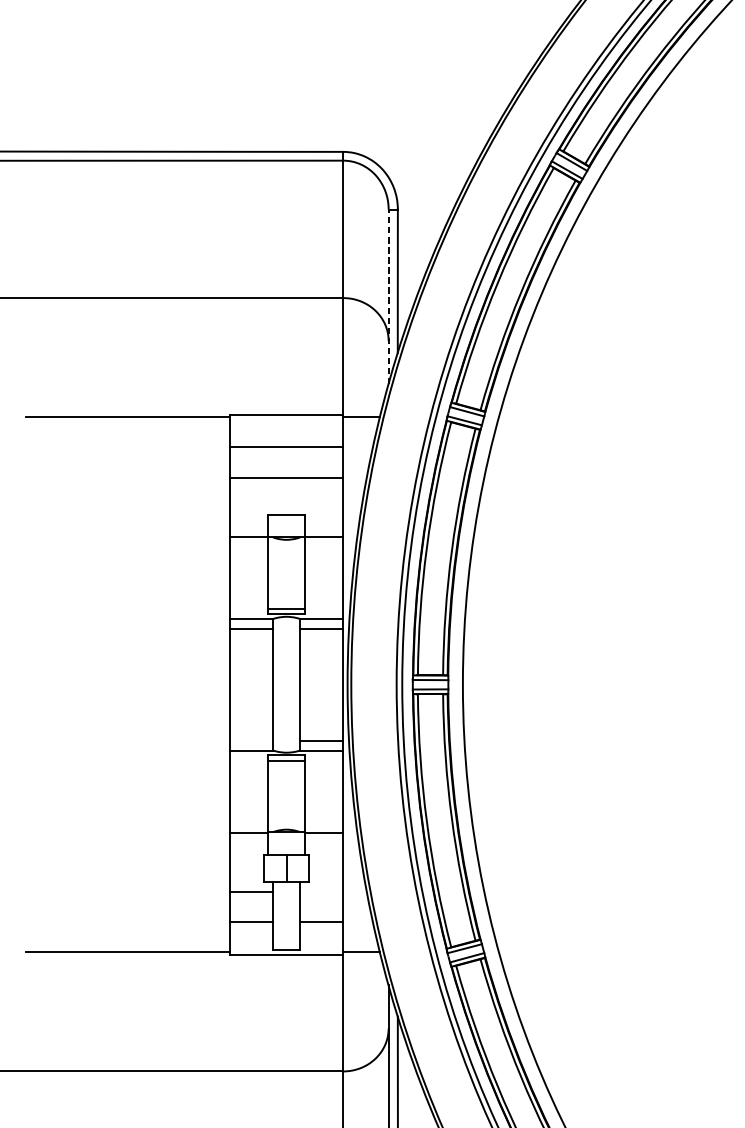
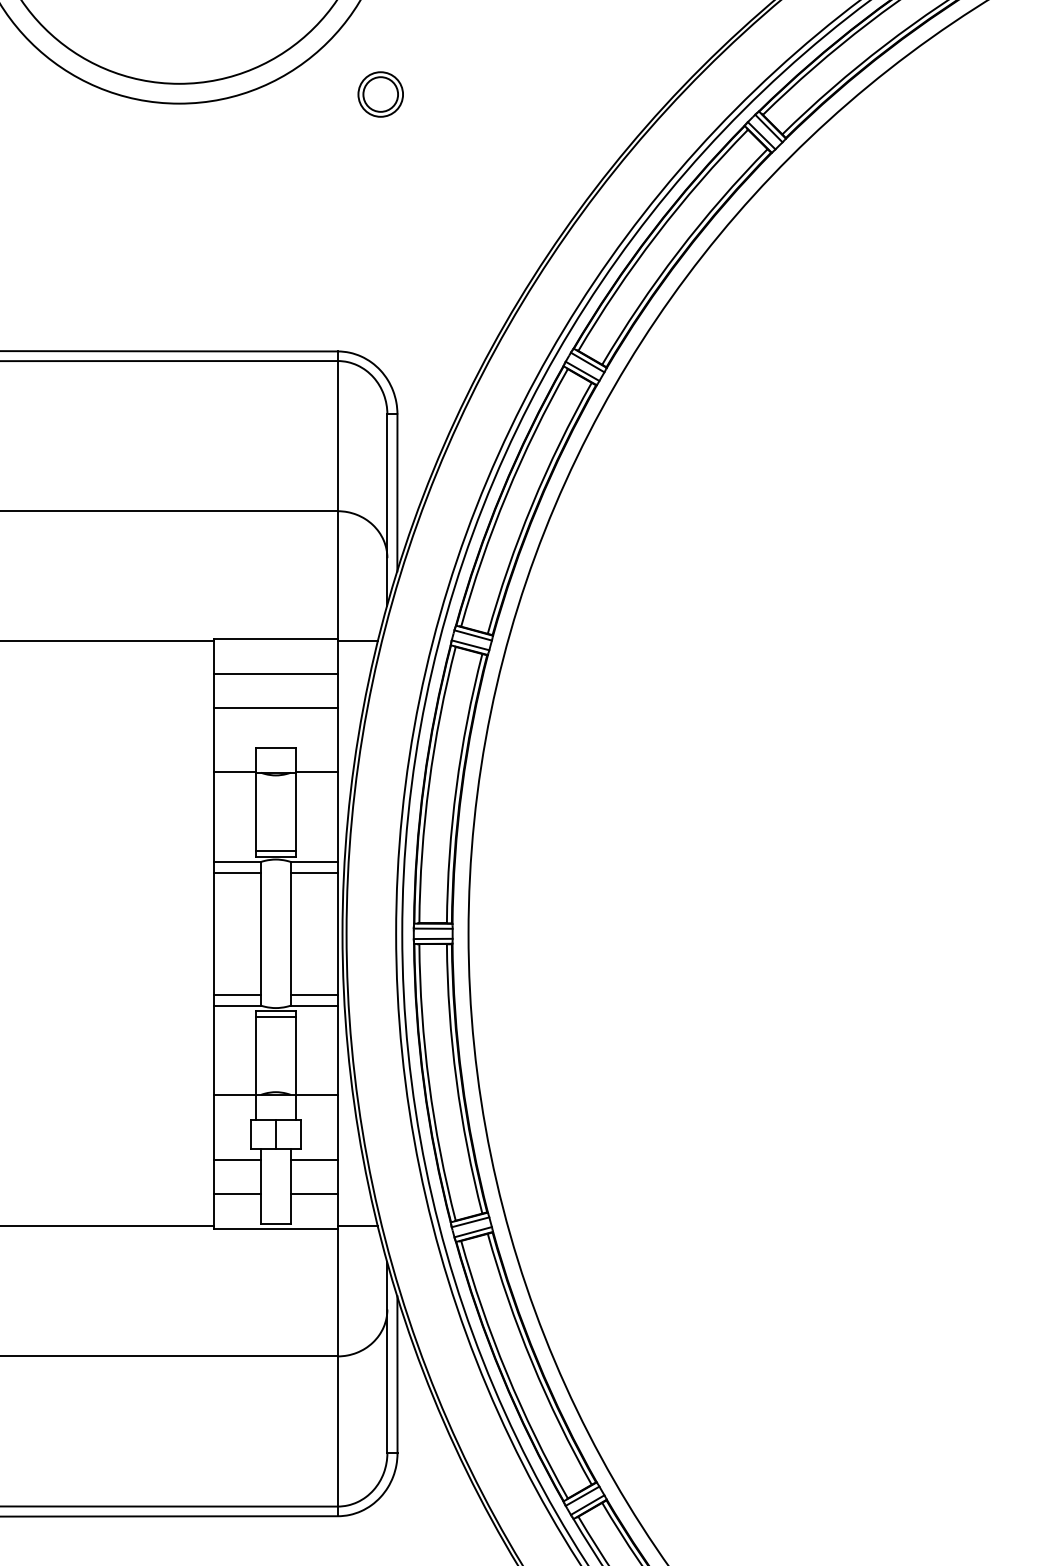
line: (388, 297) -> (387, 510), dashed -> solid
line: (251, 741) -> (237, 995), added
line: (321, 891) -> (313, 1159), added

